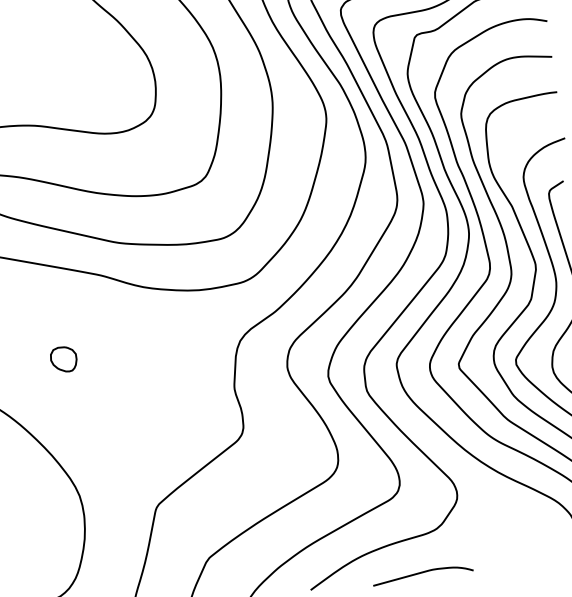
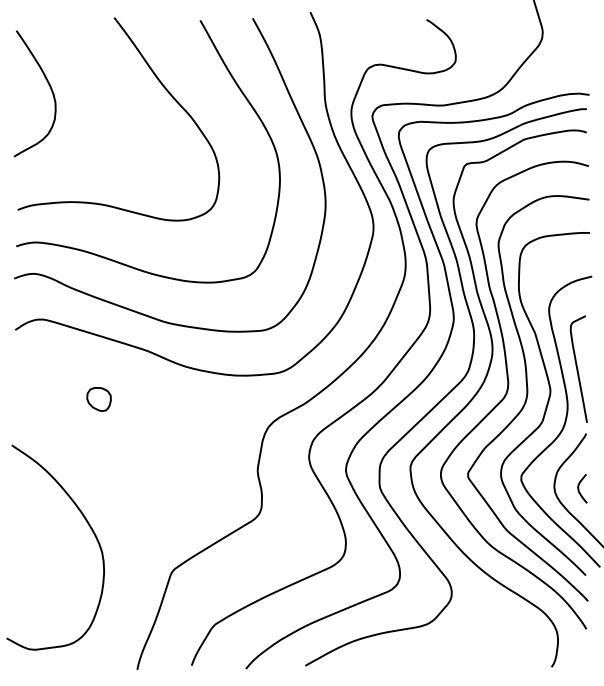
part: (63, 359) -> (98, 399), moved
curve: (422, 573) -> (410, 663), removed

